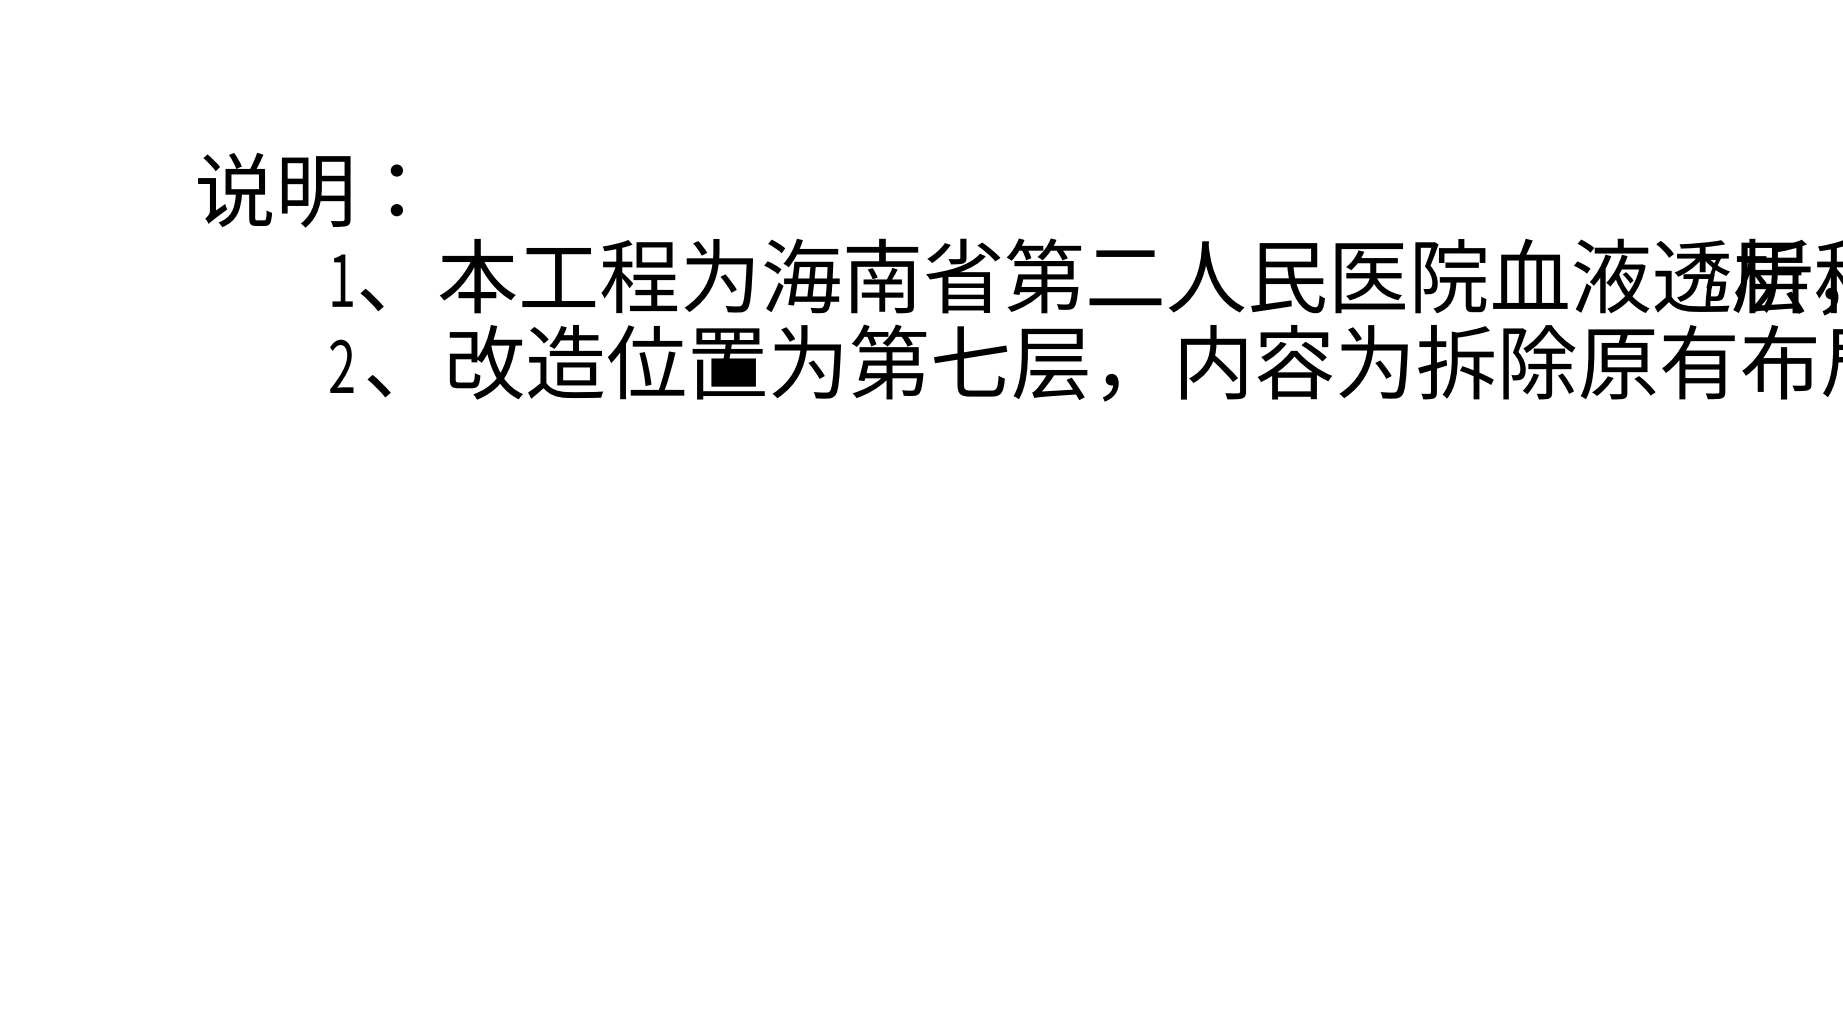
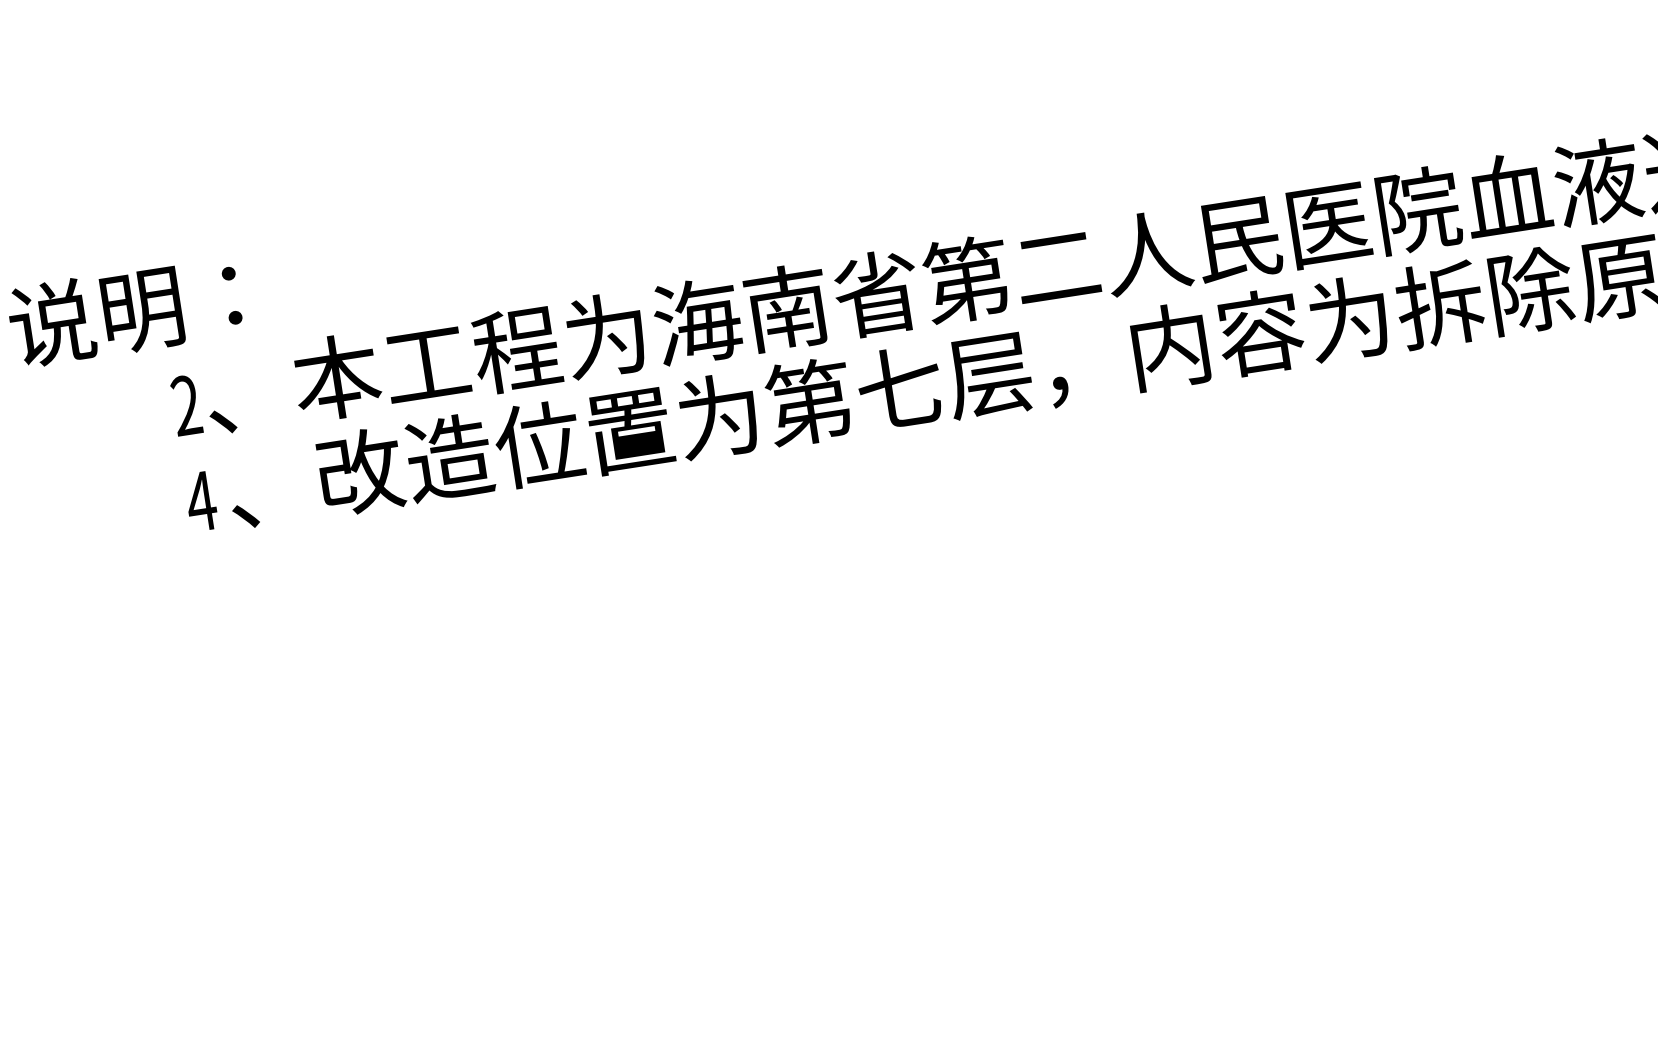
text: (341, 279) -> (185, 404), 1 -> 2
text: (341, 365) -> (200, 500), 2 -> 4

